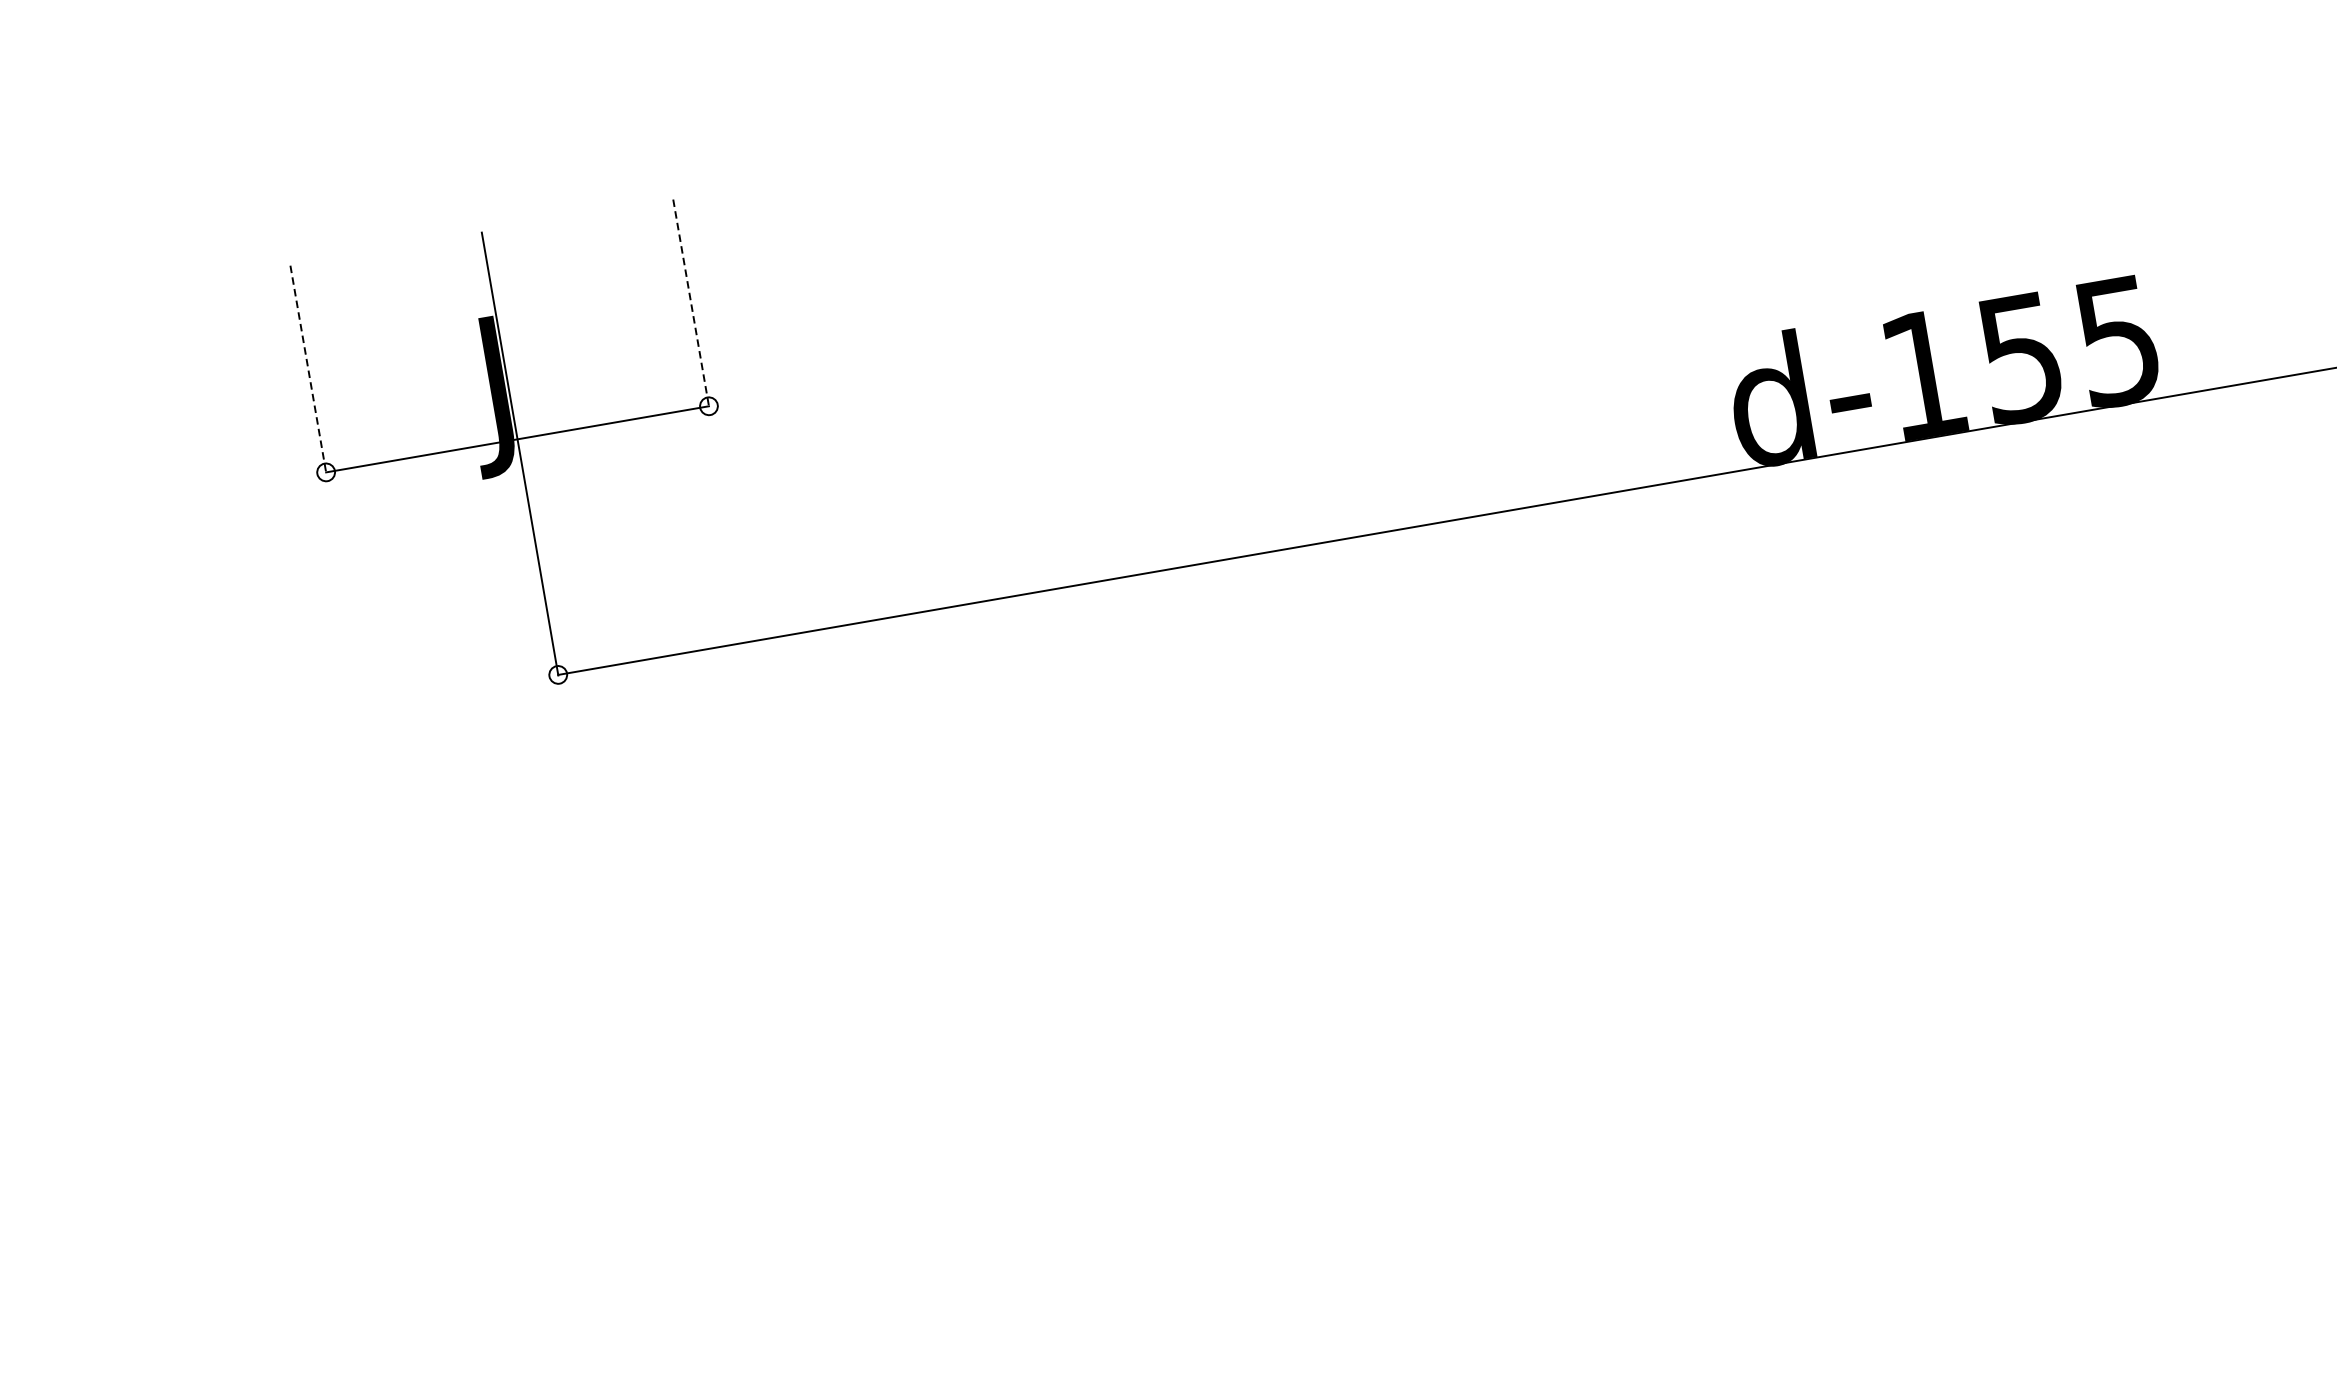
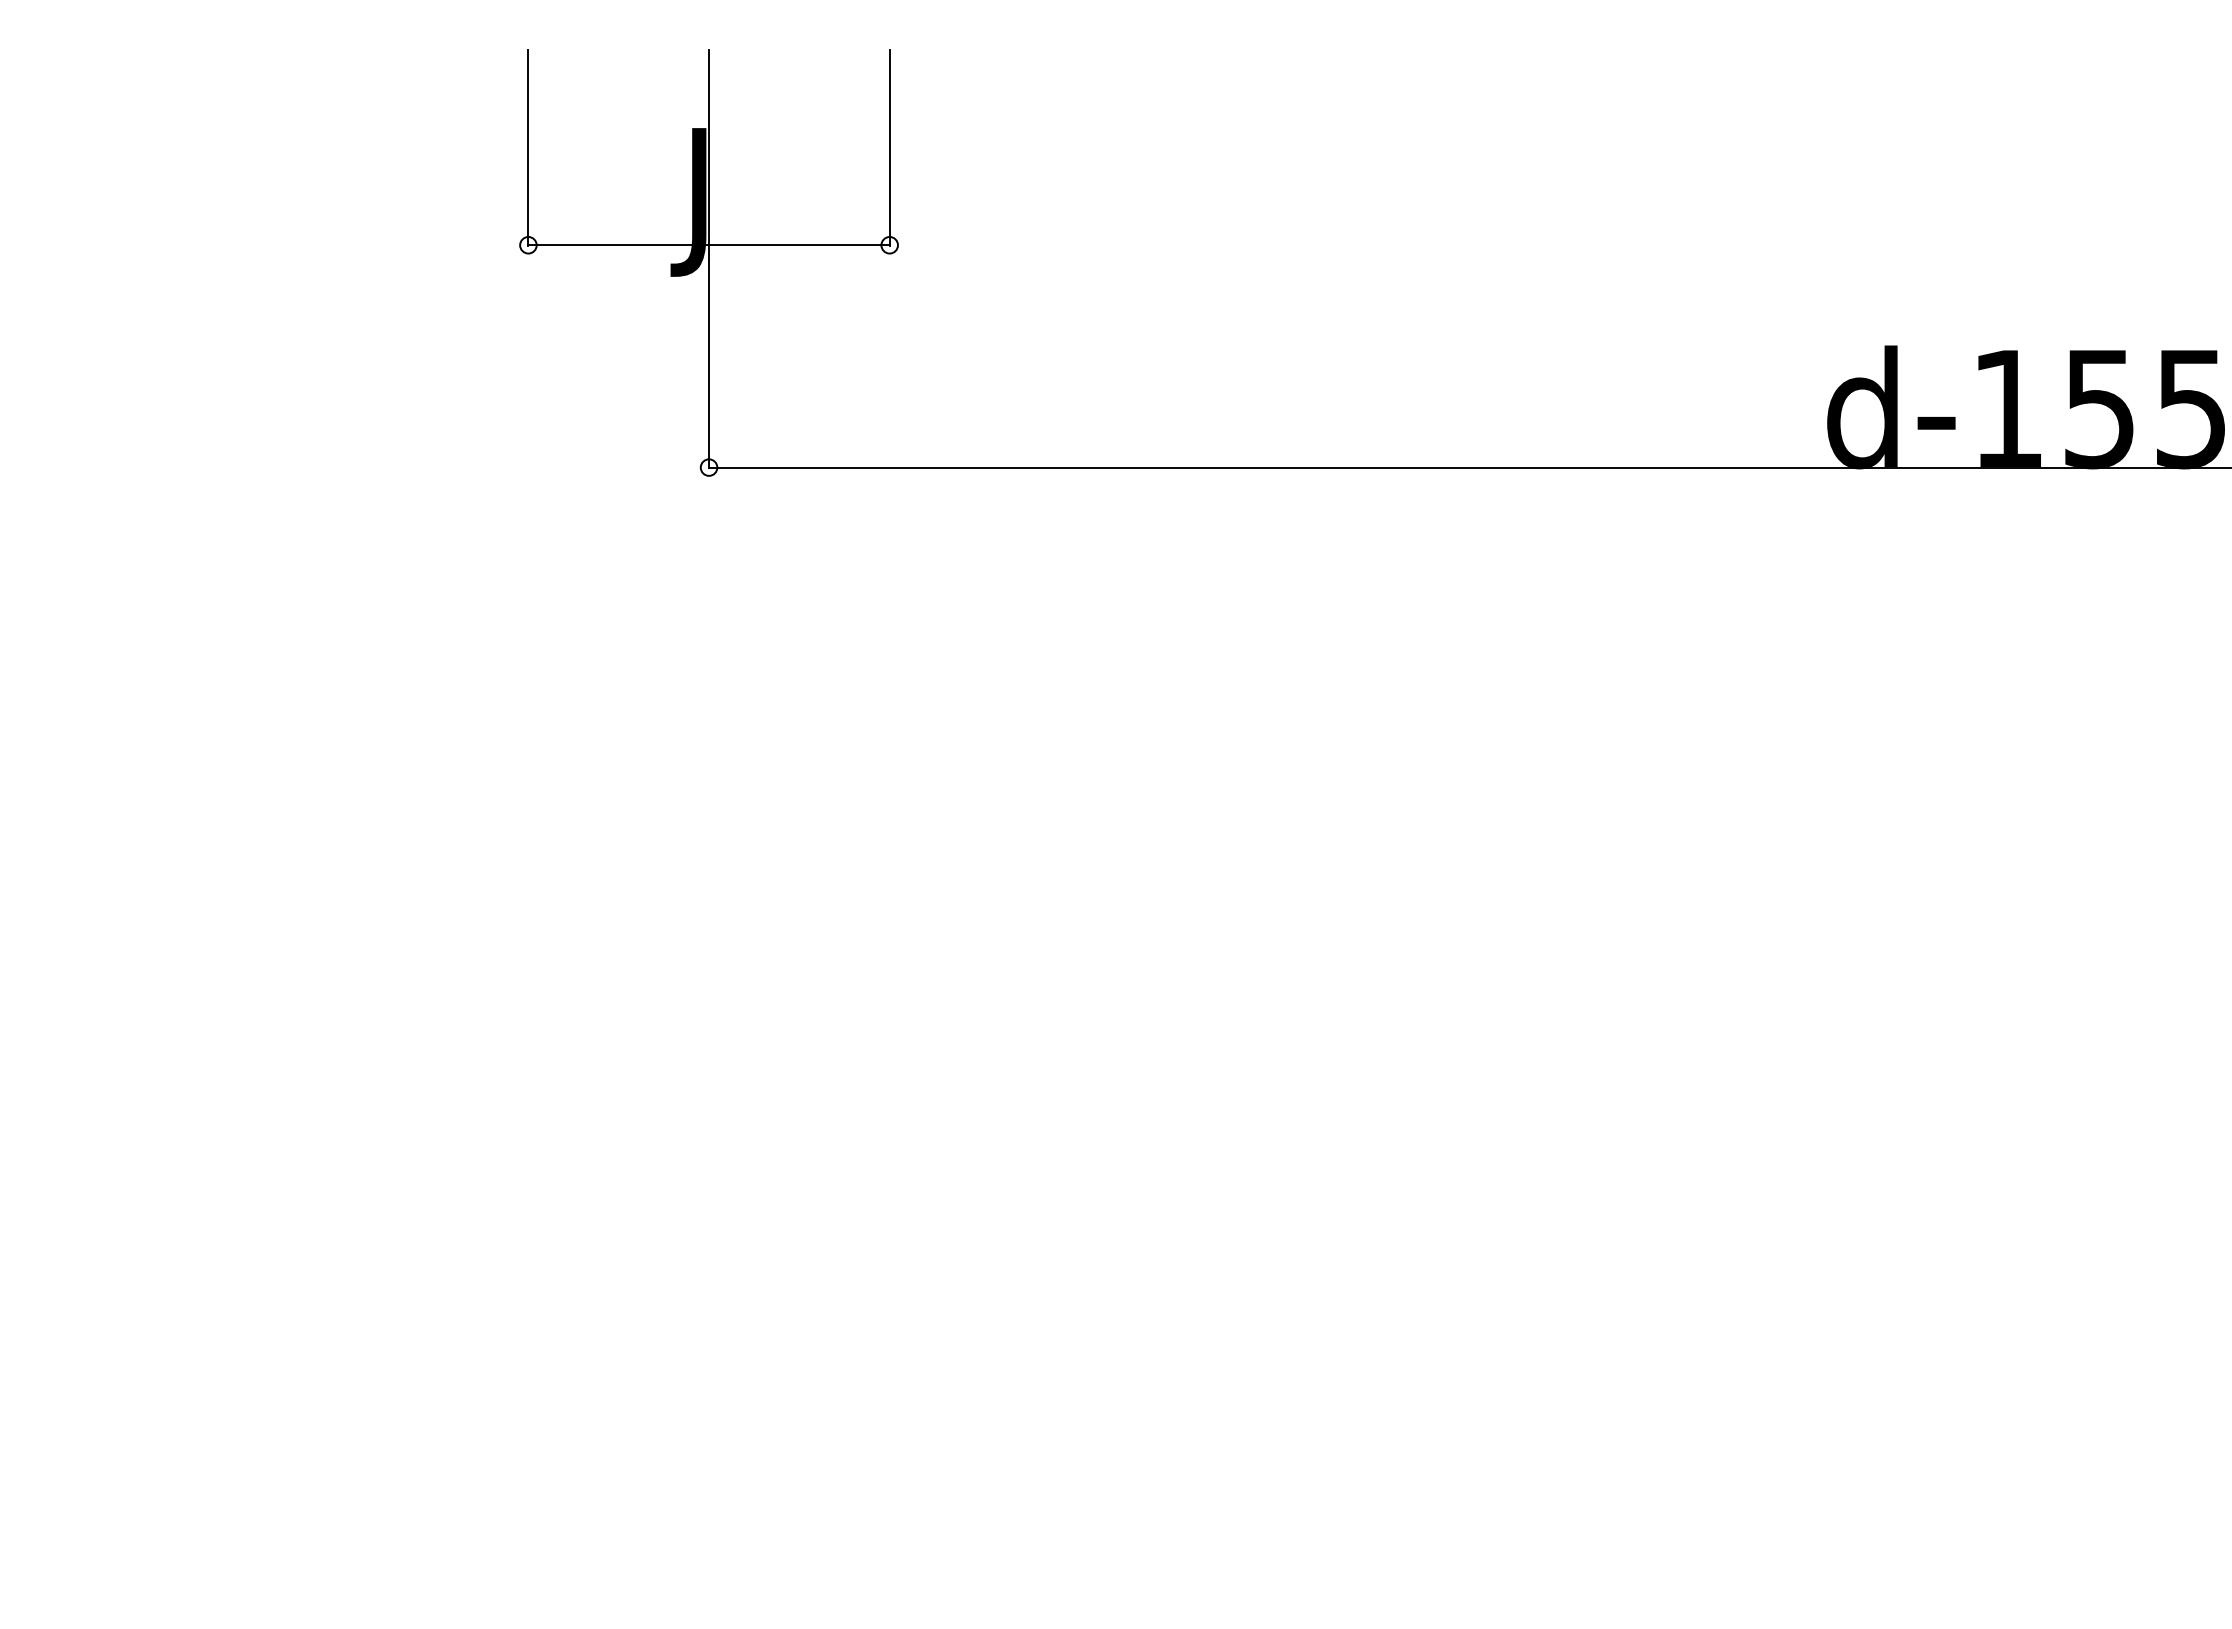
line: (691, 303) -> (889, 148), dashed -> solid
line: (308, 369) -> (528, 148), dashed -> solid

